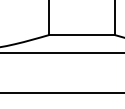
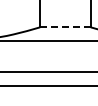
line: (80, 35) -> (64, 27), solid -> dashed

